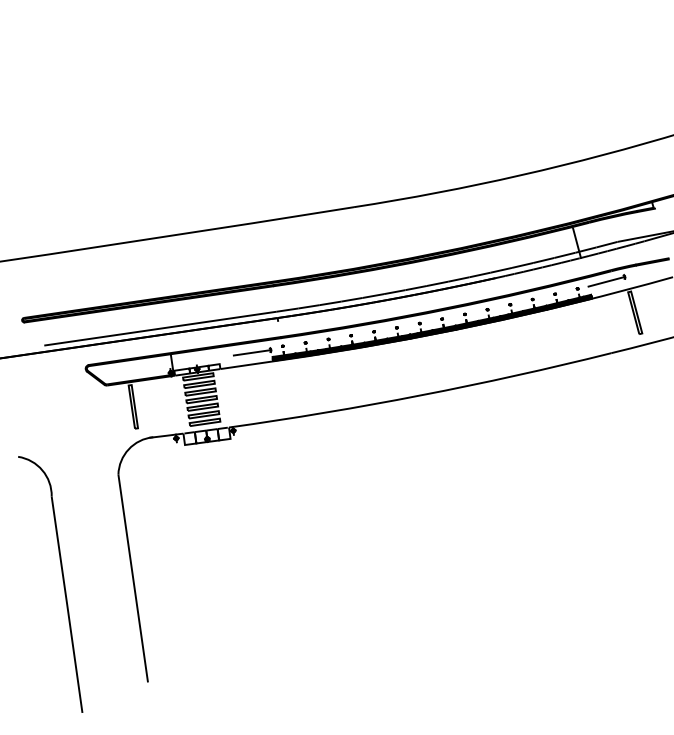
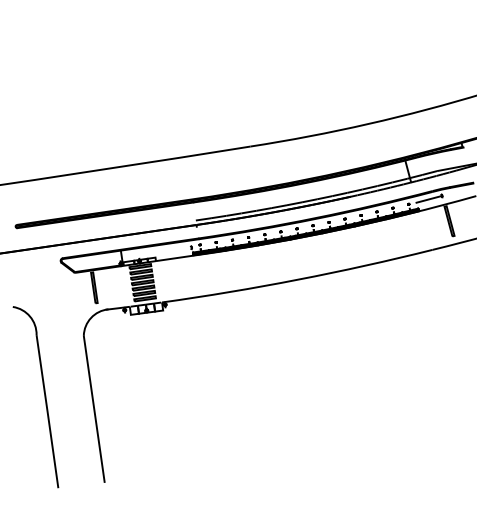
line: (160, 328) -> (113, 232), removed
line: (251, 352) -> (177, 249), removed
part: (62, 580) -> (44, 394), moved

